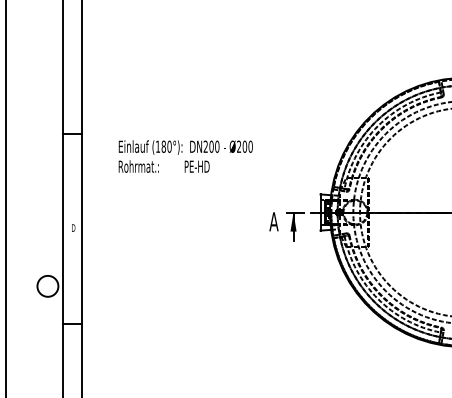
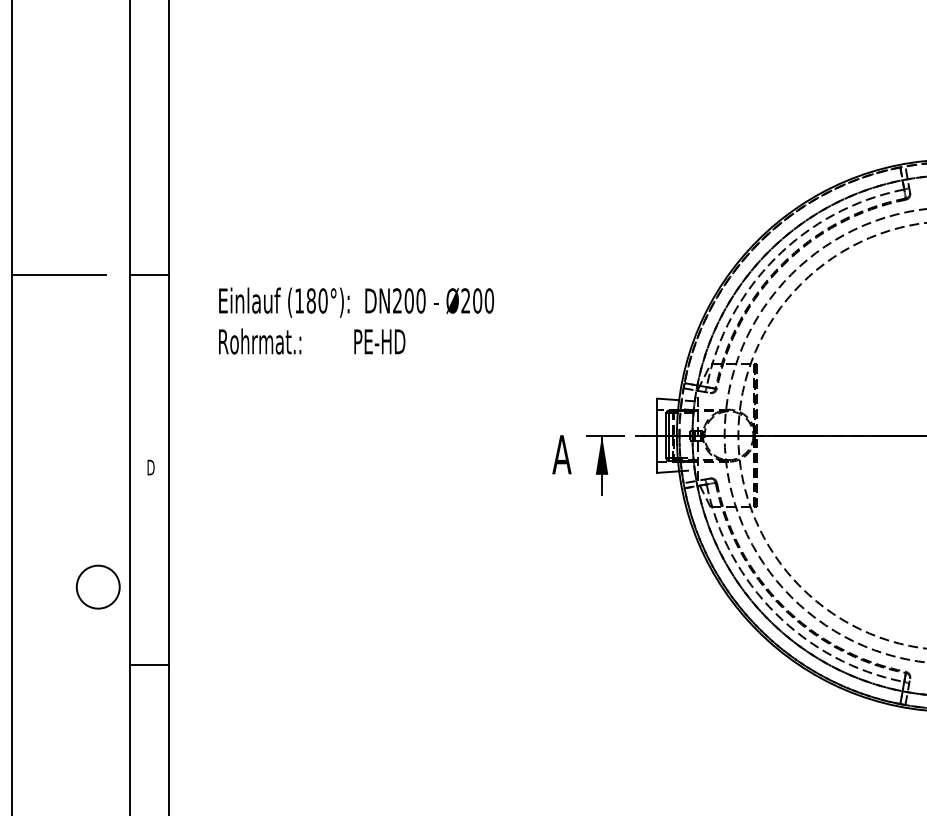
line: (28, 133) -> (58, 273), added
text: (185, 156) -> (355, 320), moved

